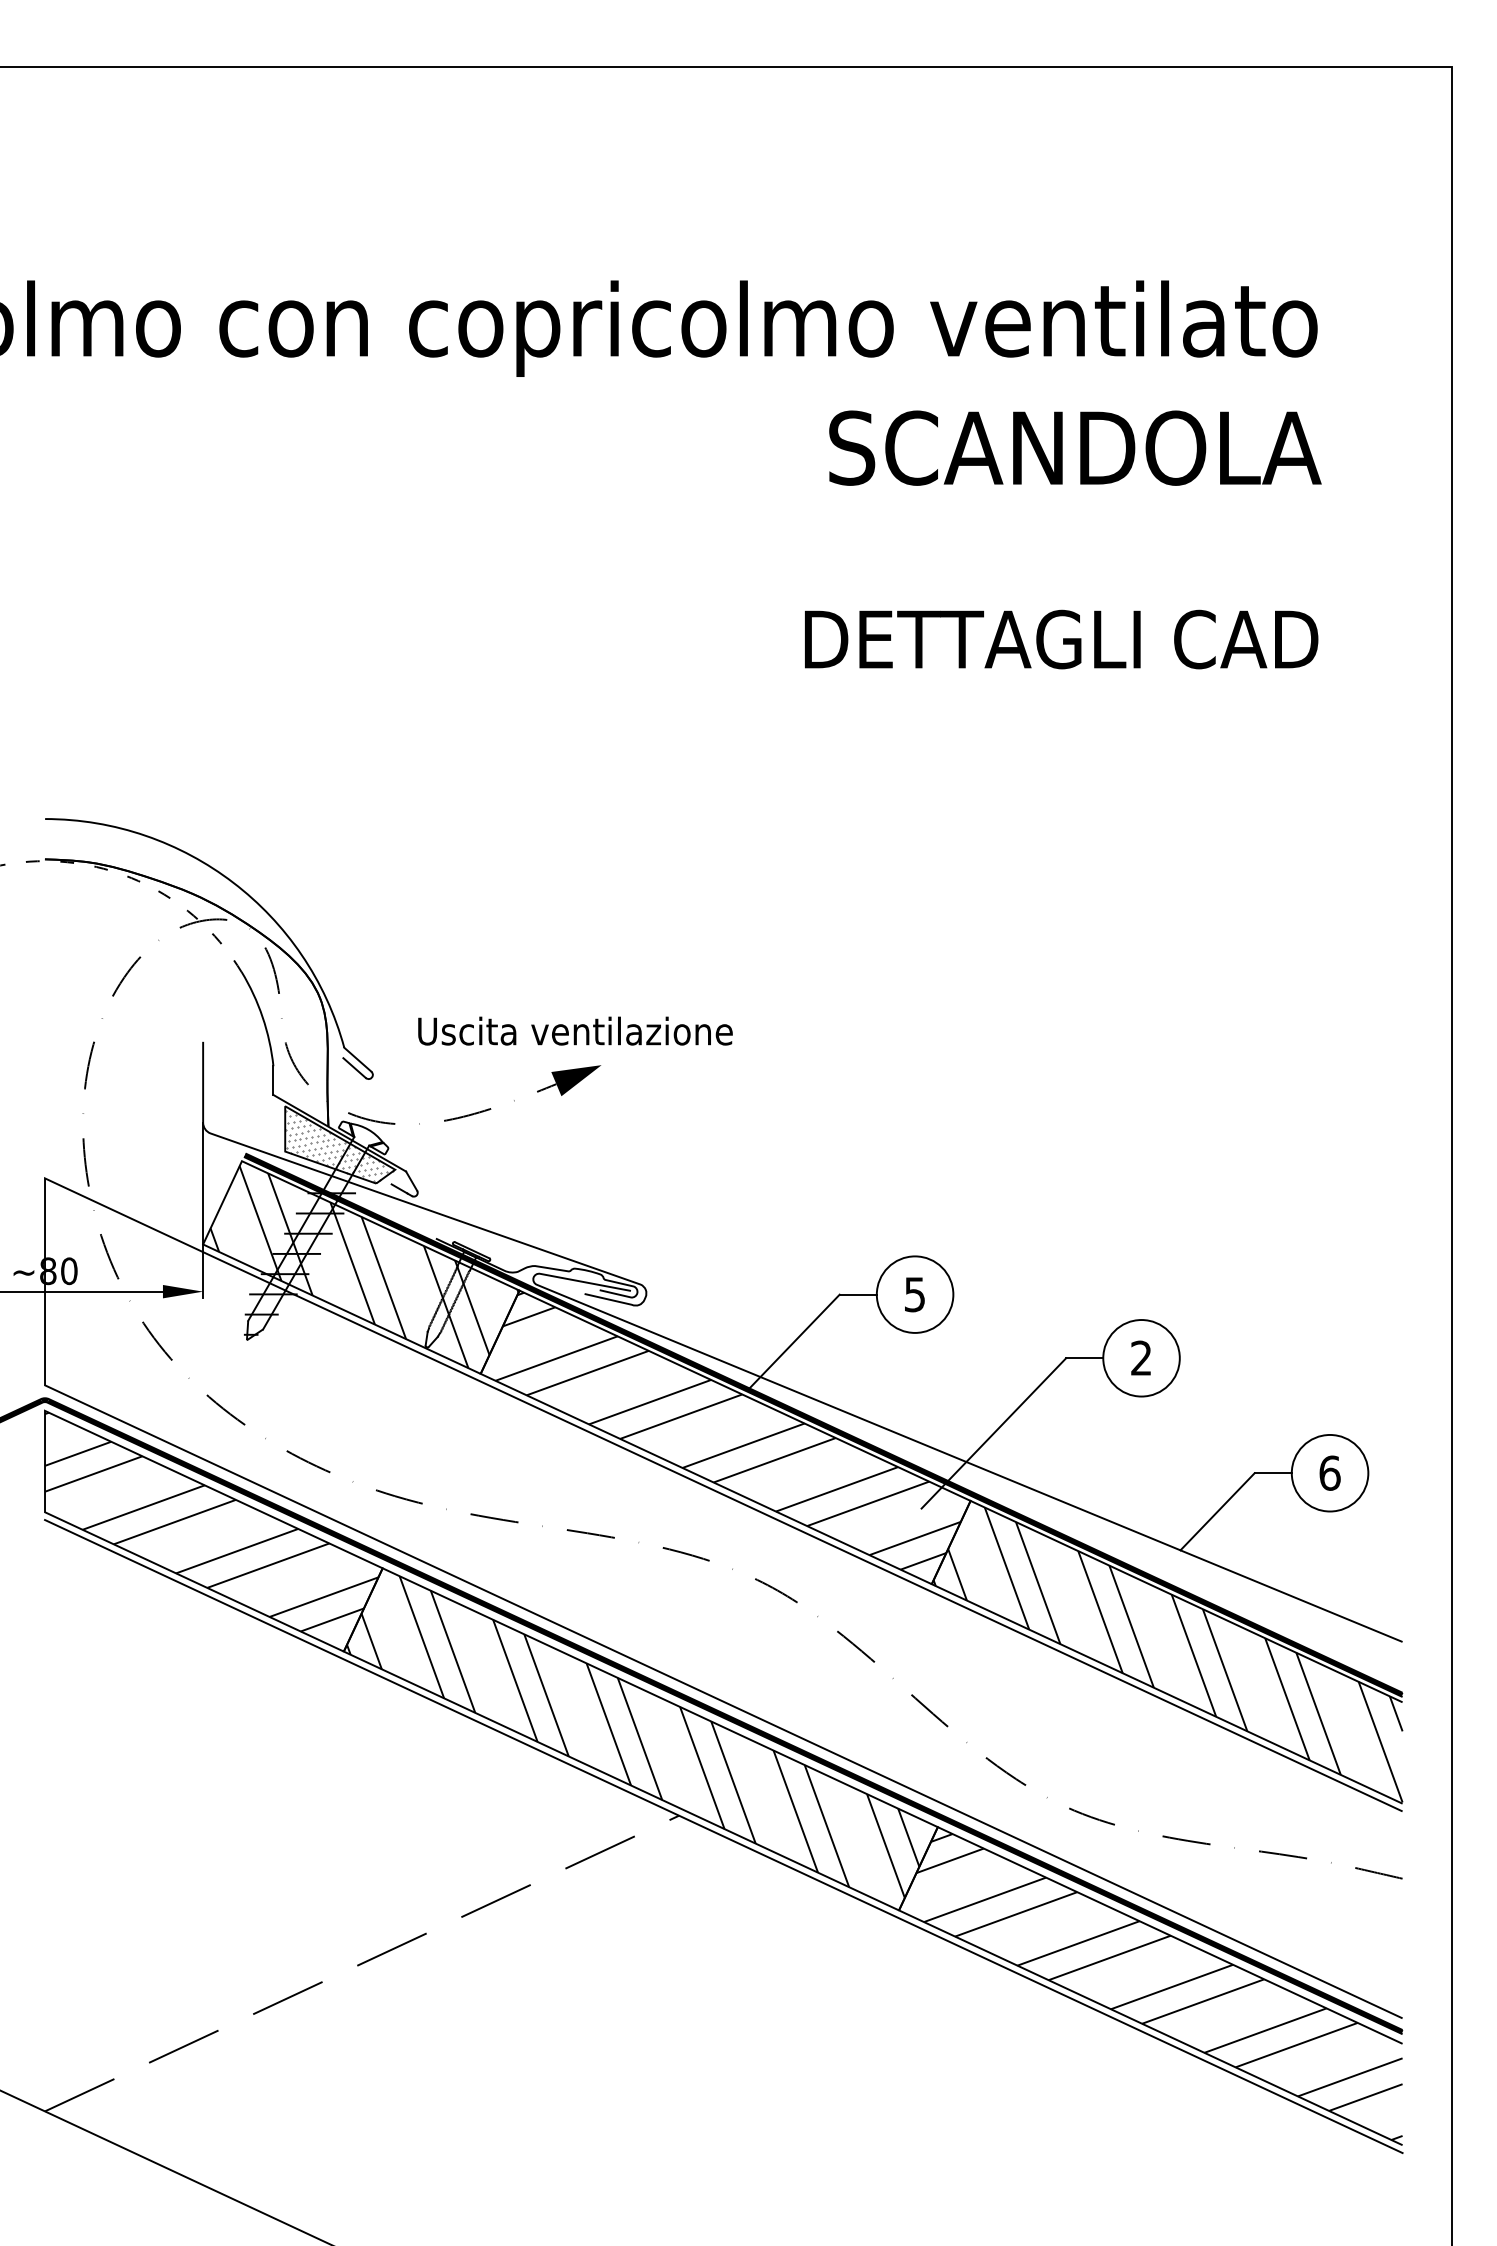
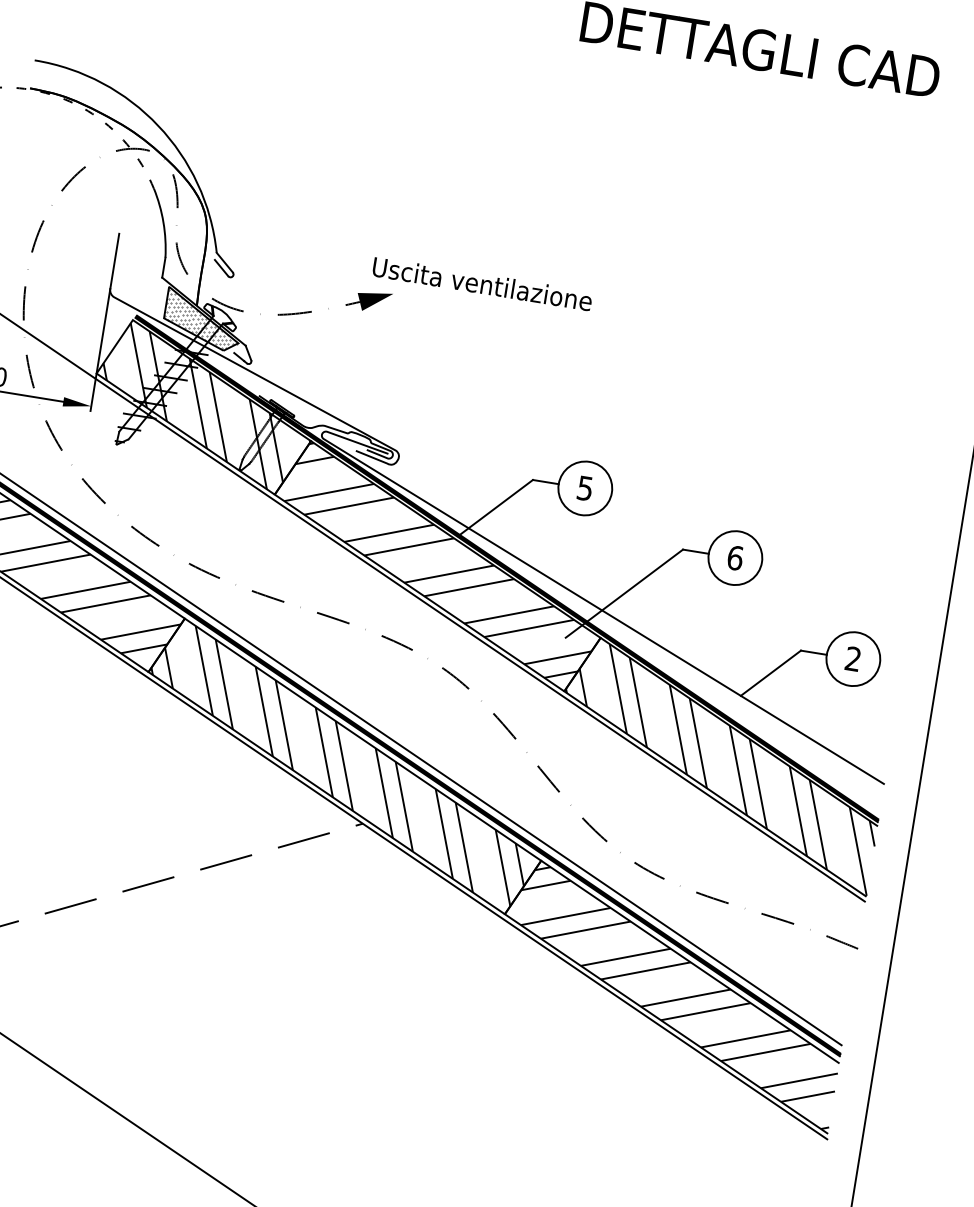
text: (575, 1030) -> (482, 283), moved
text: (1141, 1357) -> (735, 557), 2 -> 6
text: (1329, 1472) -> (853, 658), 6 -> 2

